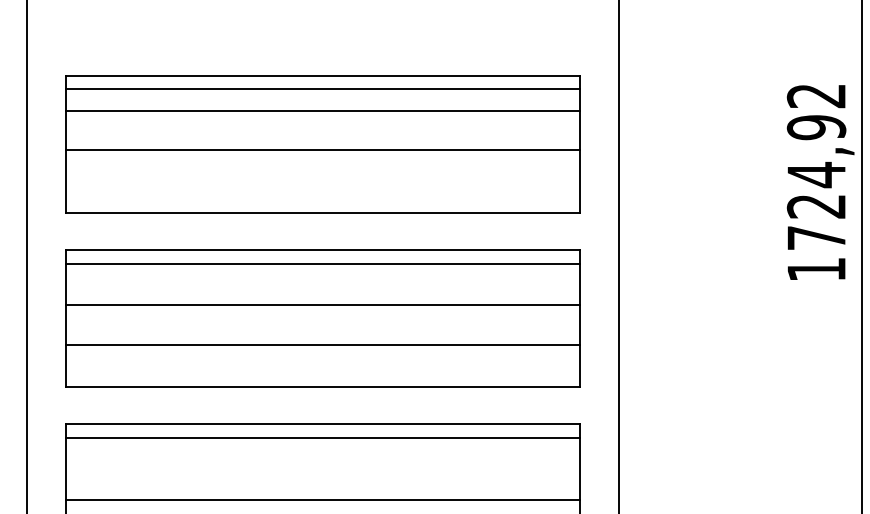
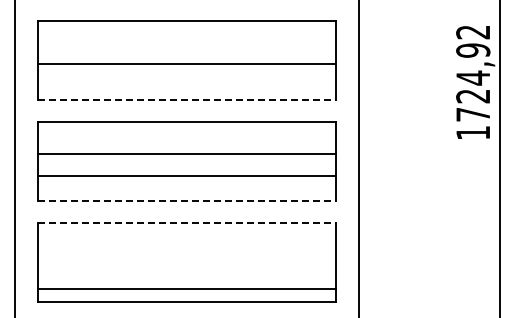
line: (321, 89) -> (186, 28), removed
line: (321, 110) -> (186, 40), removed
line: (323, 213) -> (187, 100), solid -> dashed
line: (321, 263) -> (186, 129), removed
line: (323, 387) -> (187, 201), solid -> dashed
line: (323, 424) -> (187, 222), solid -> dashed
line: (321, 437) -> (186, 230), removed
line: (321, 500) -> (186, 266), removed

